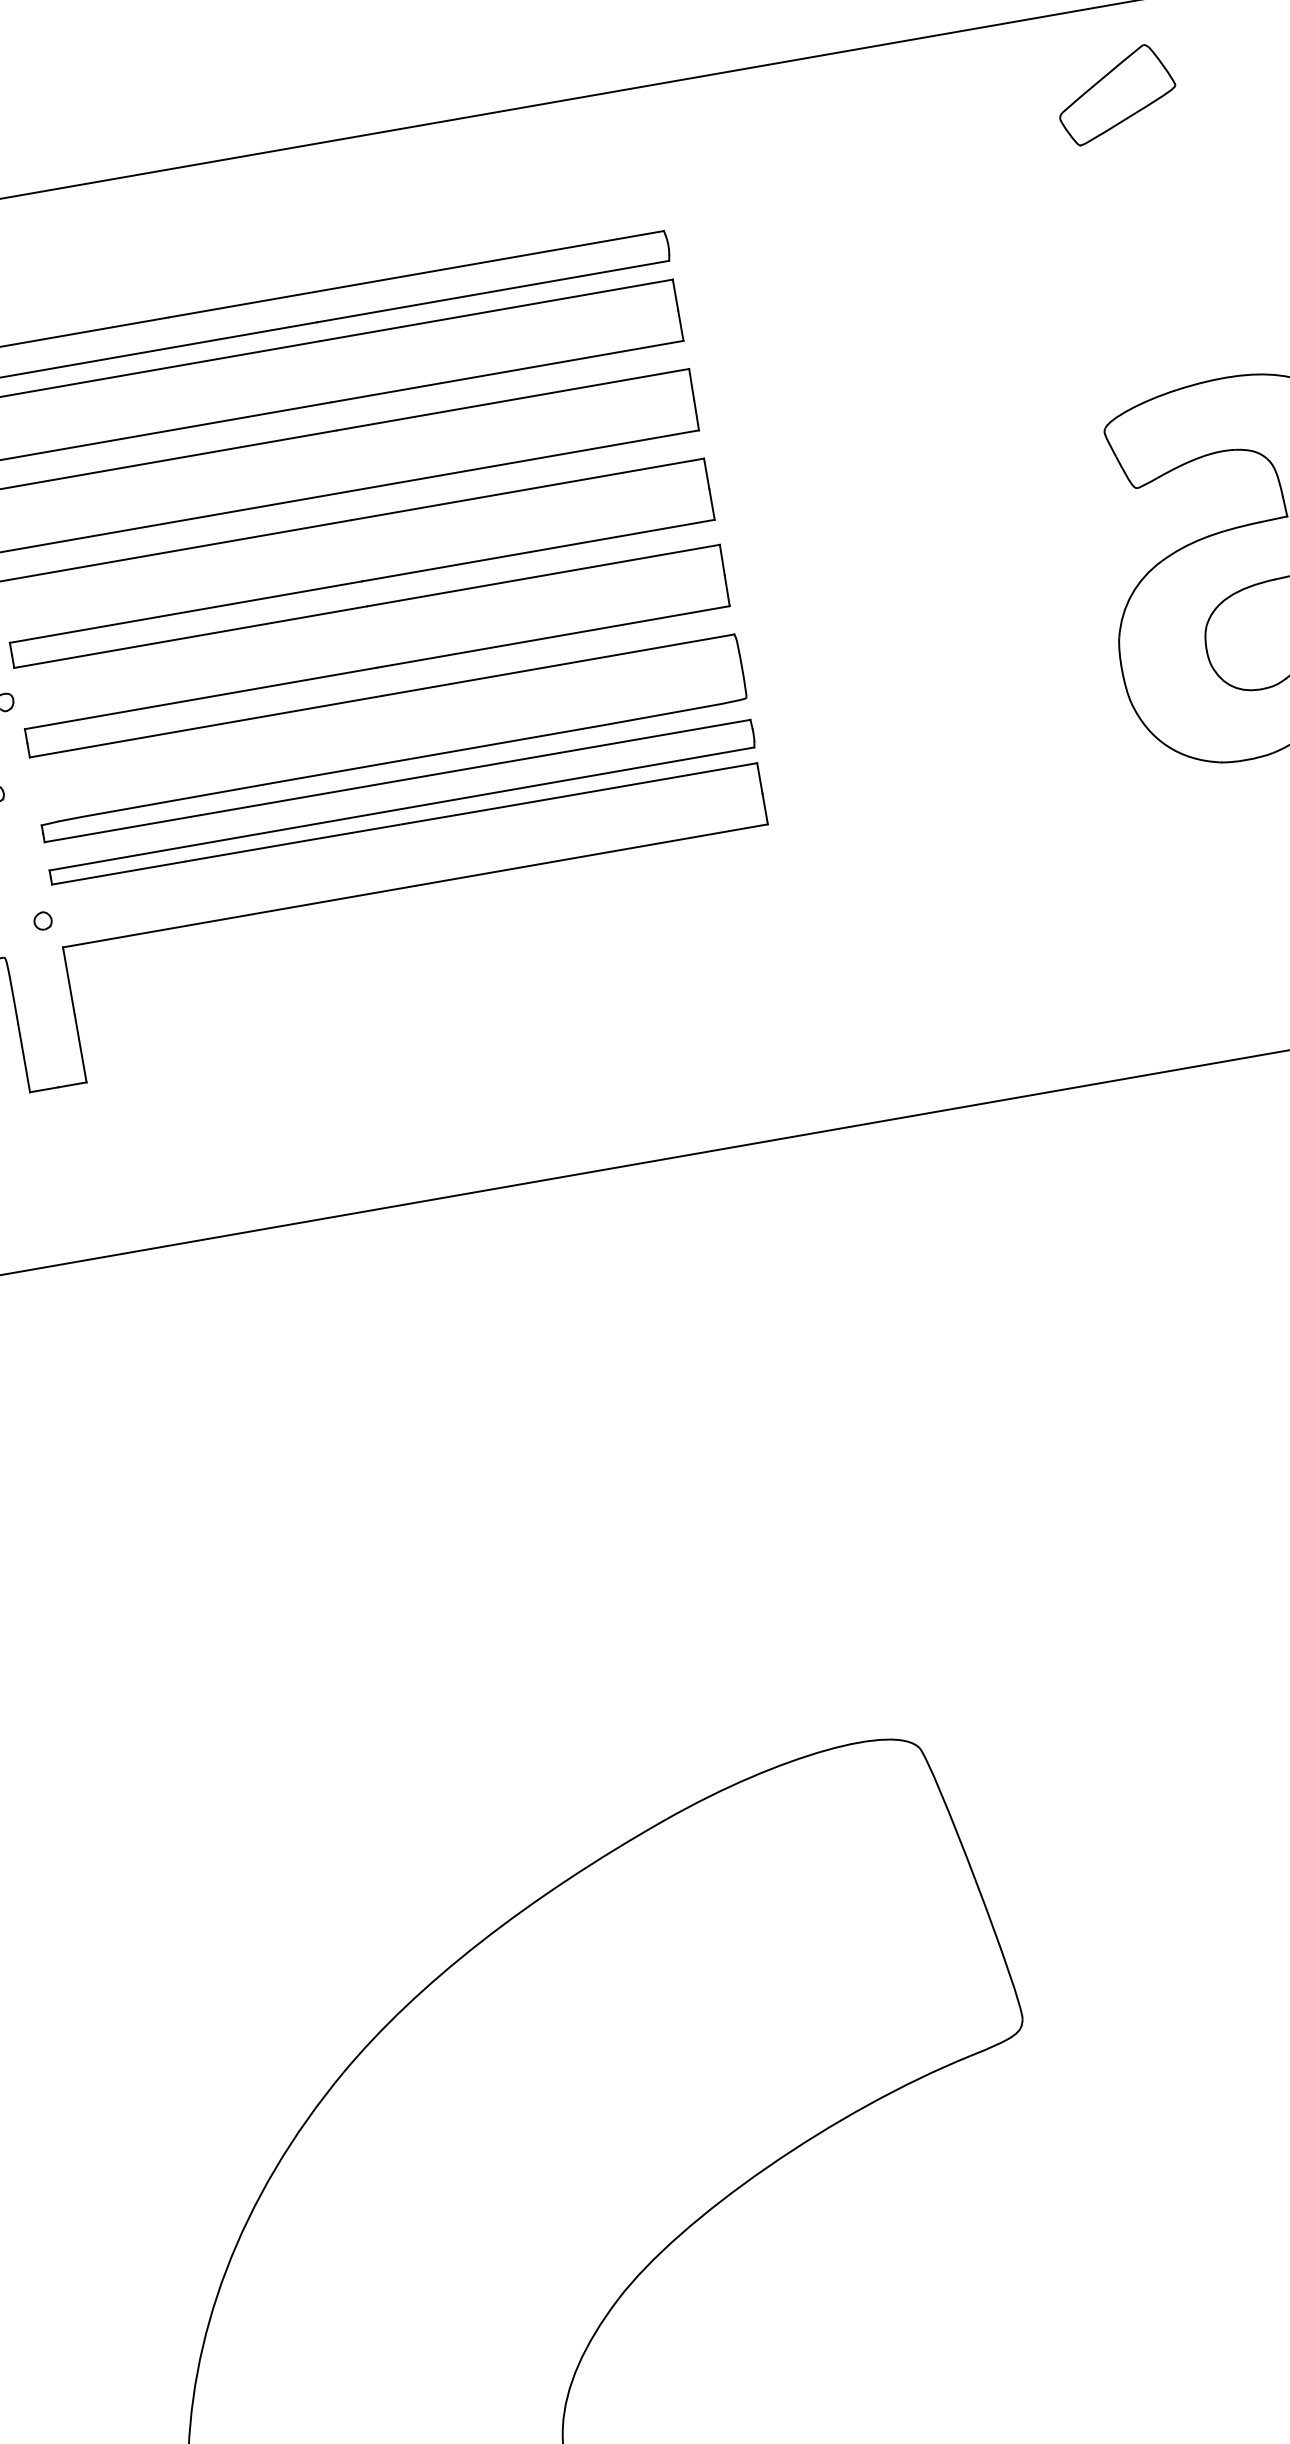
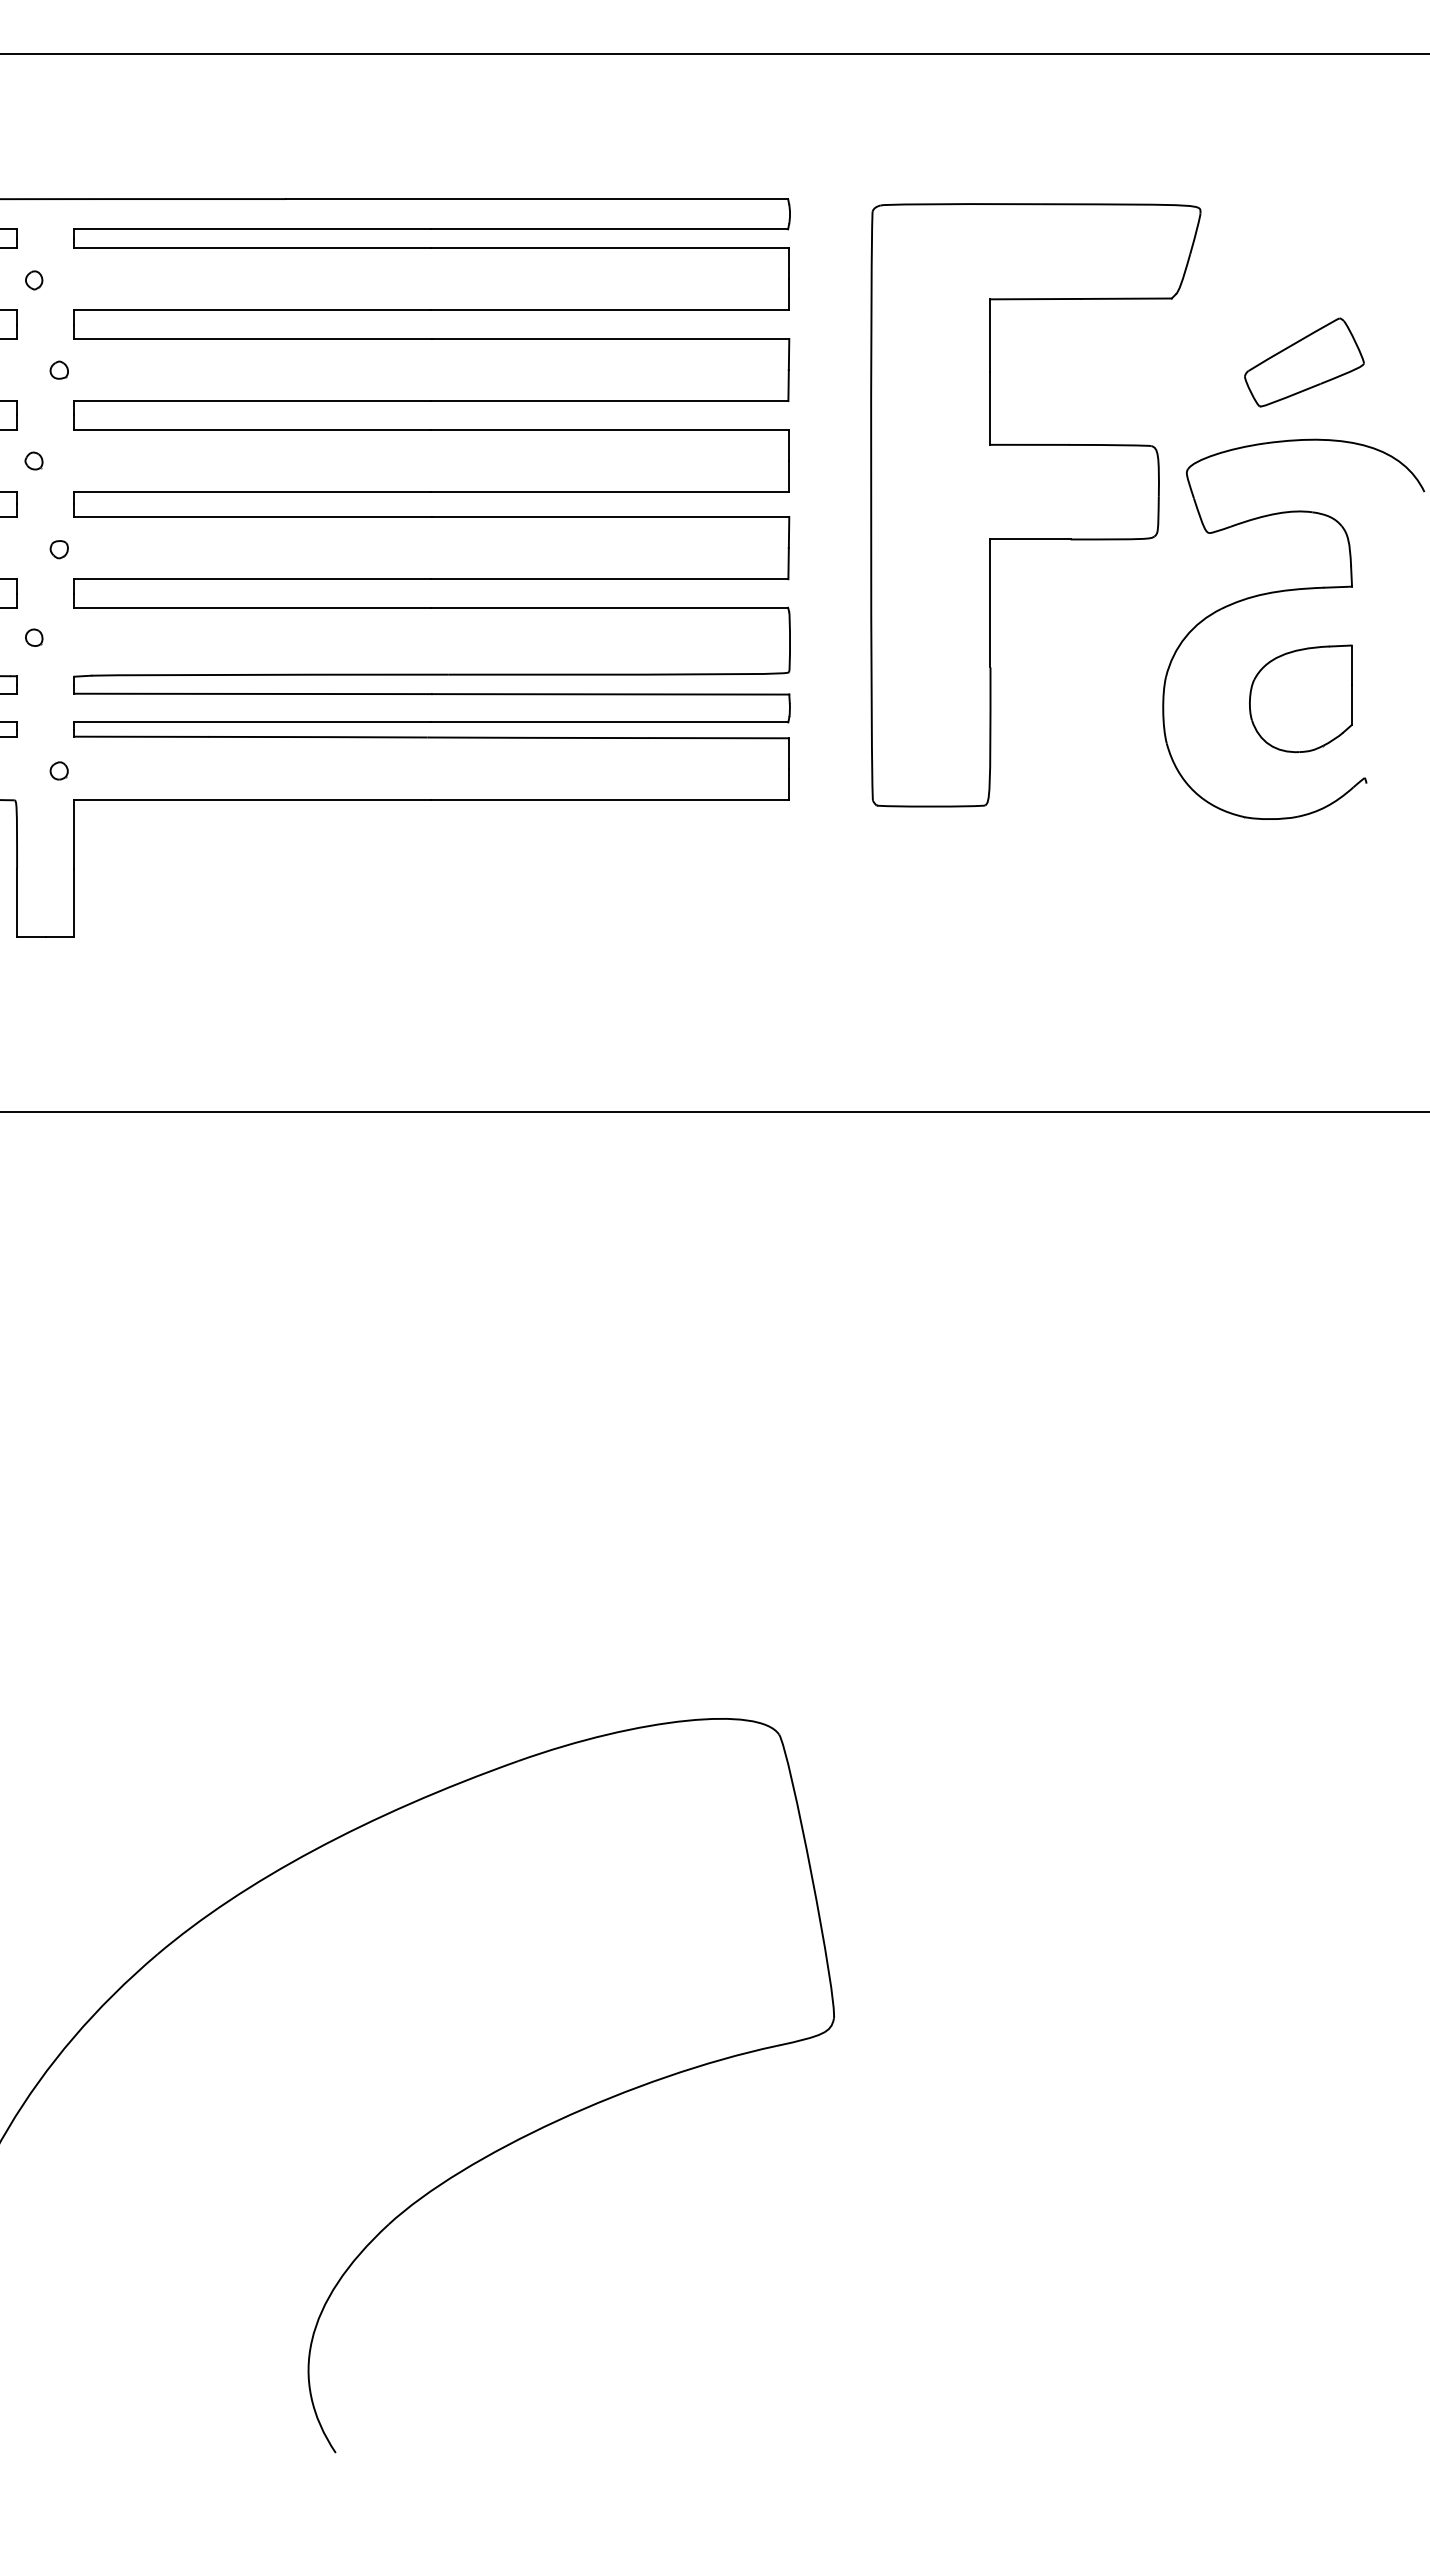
part: (1116, 94) -> (1304, 362), moved
part: (960, 490) -> (1035, 505), added

